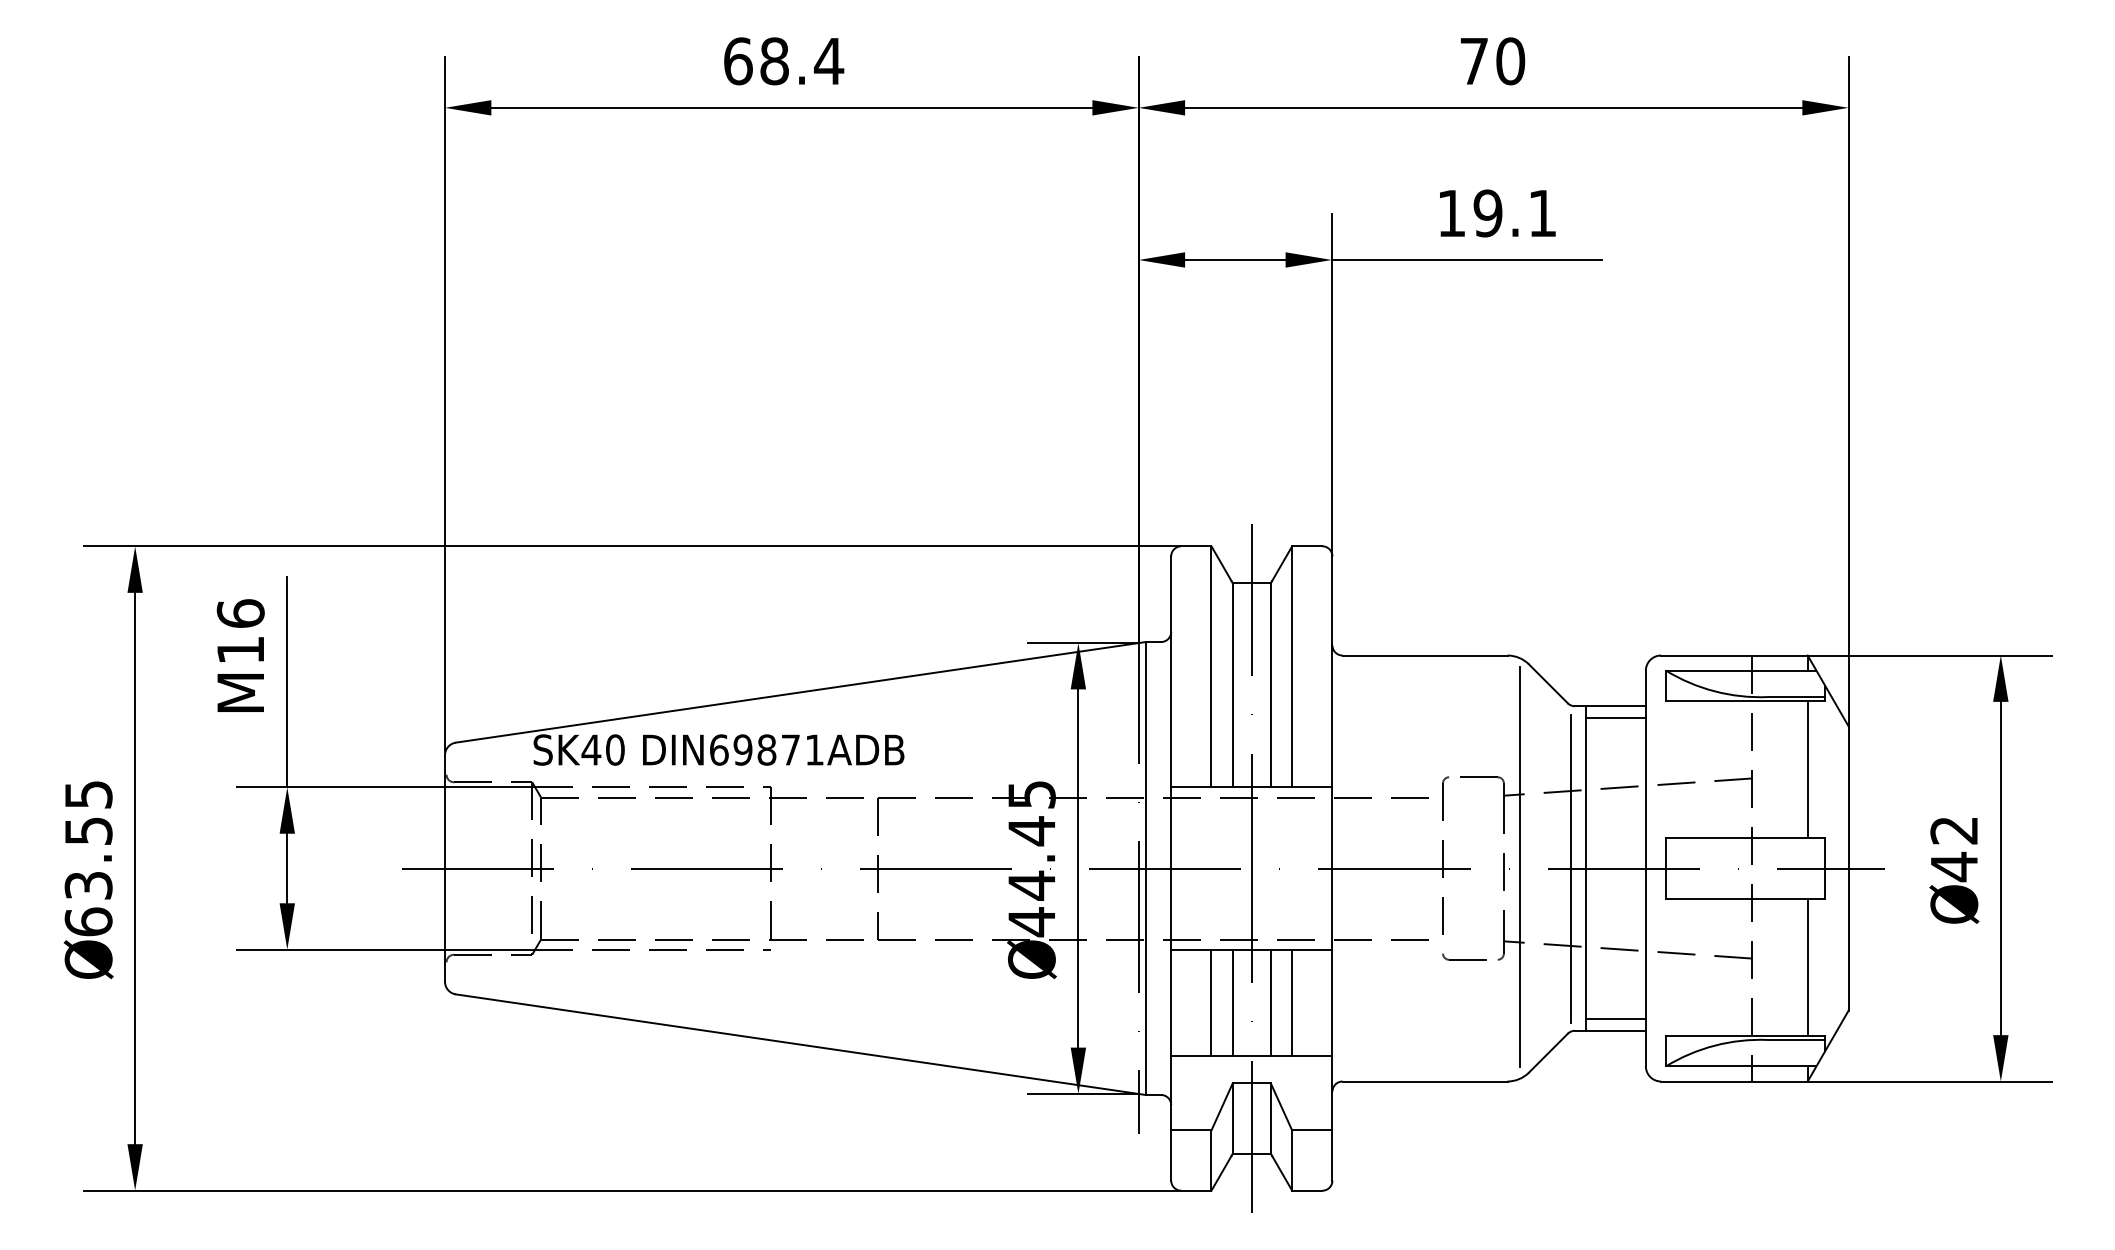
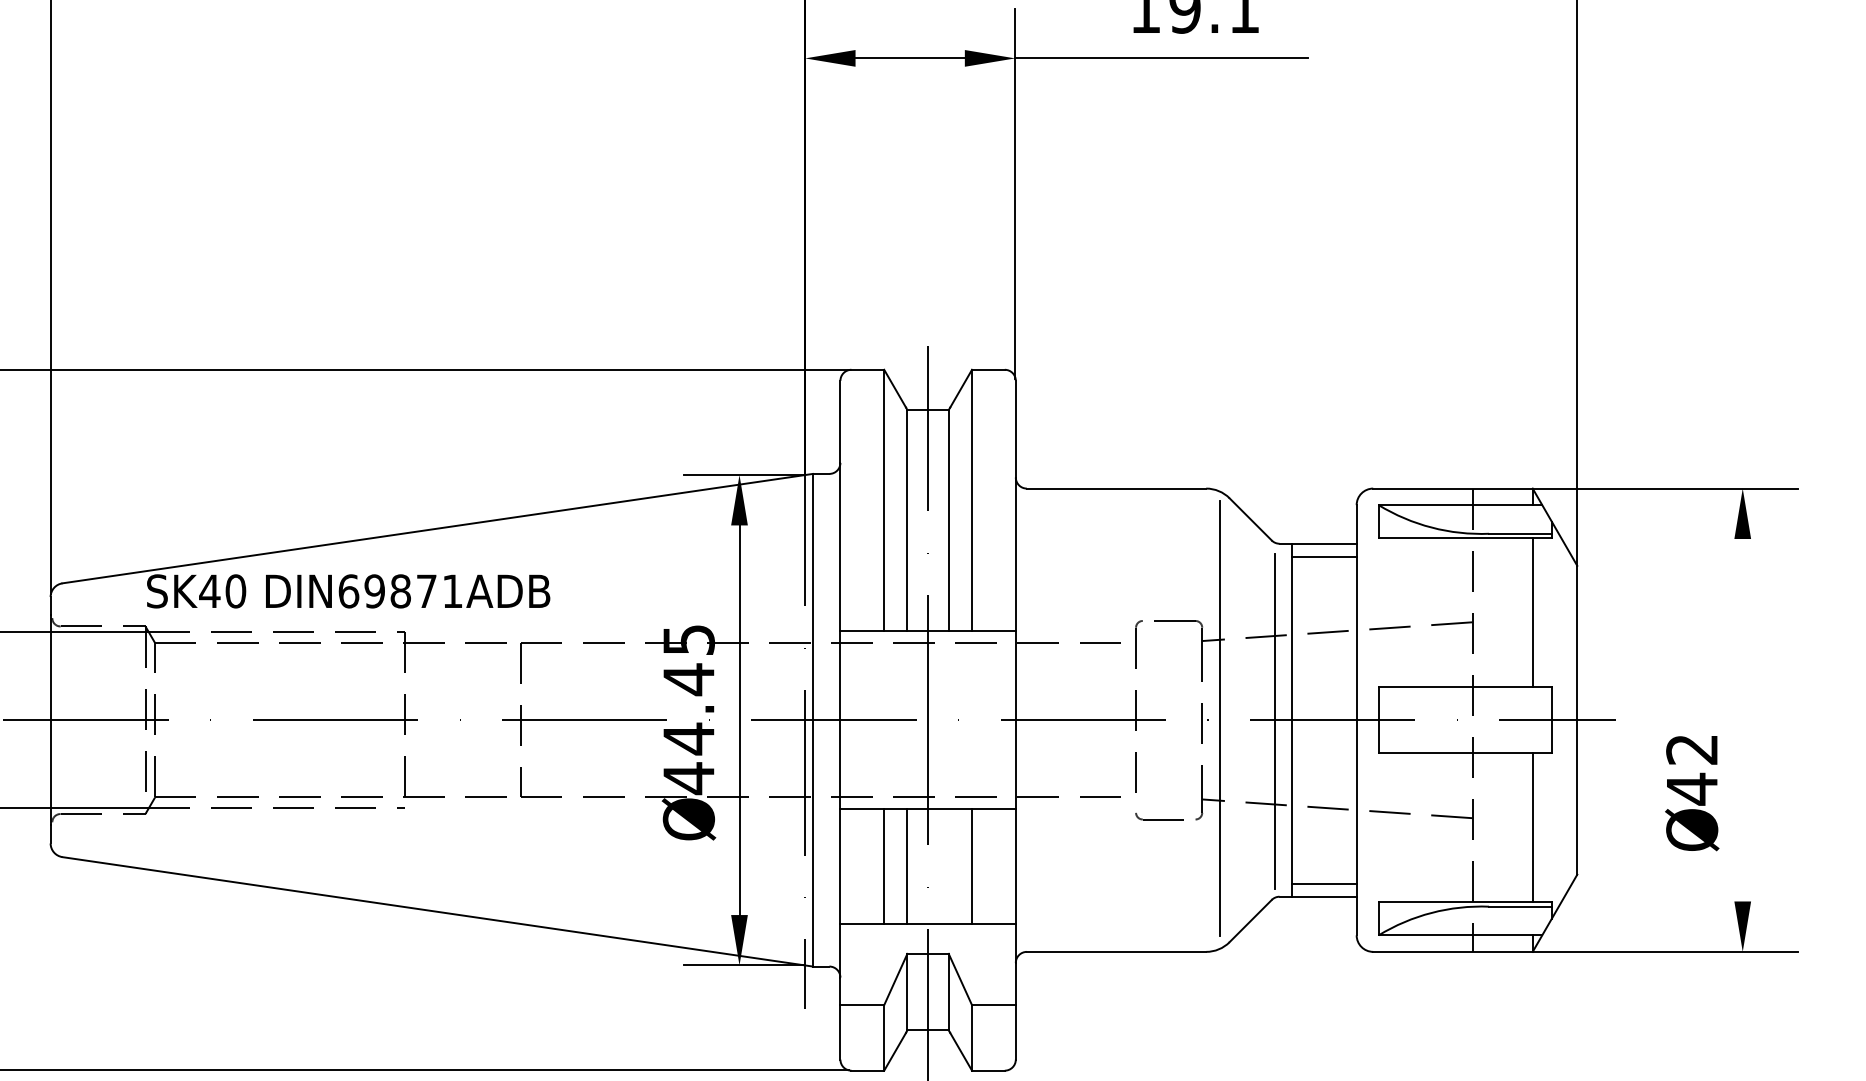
line: (2000, 868) -> (1742, 720), removed
text: (1954, 870) -> (1692, 793), moved
line: (1270, 1003) -> (948, 867), removed

